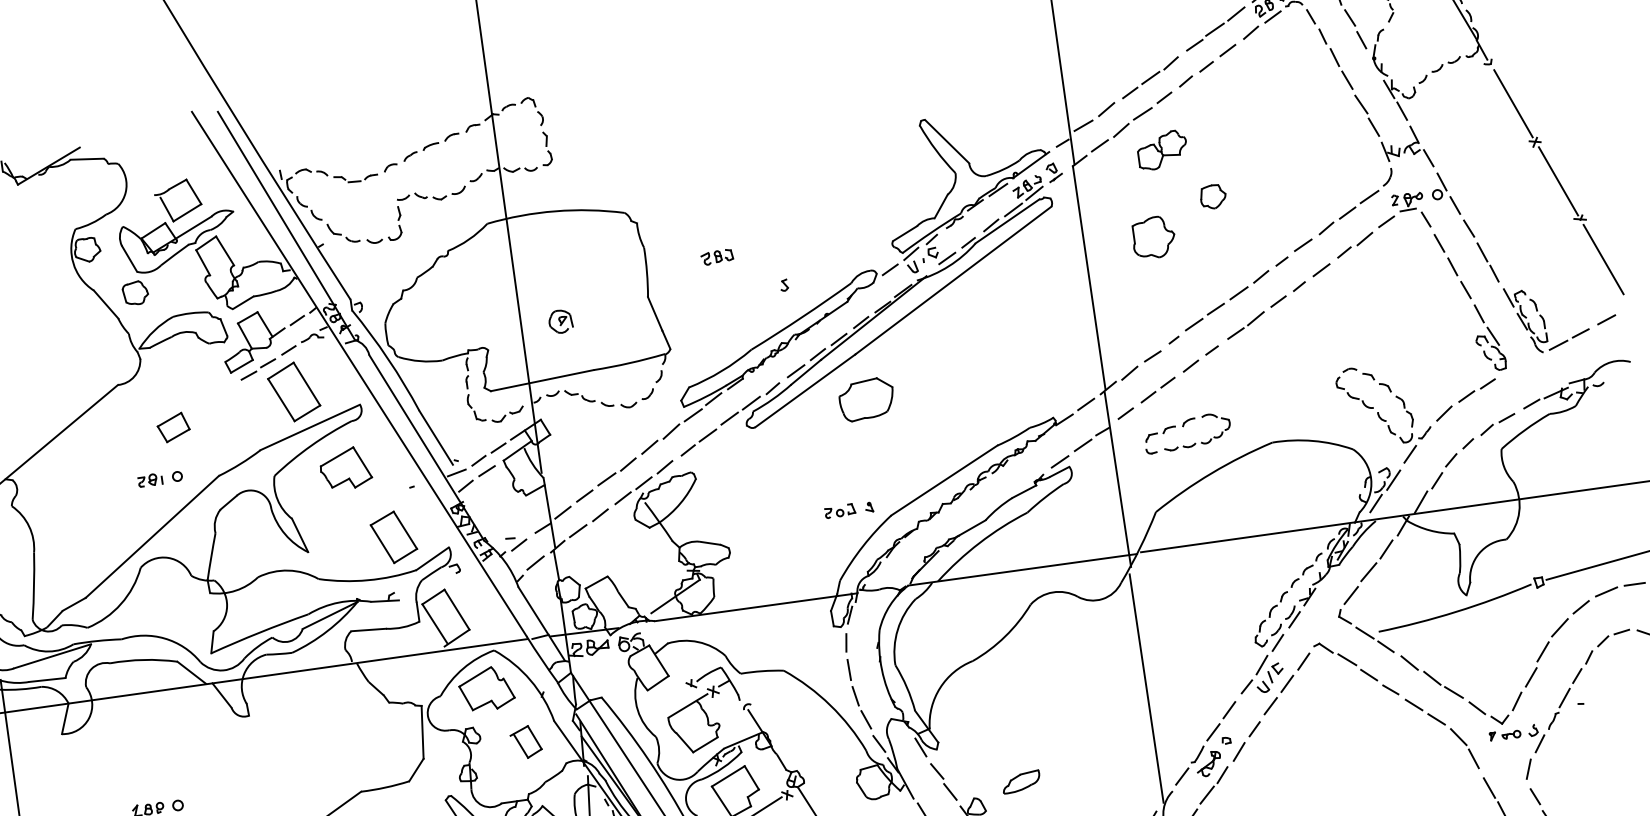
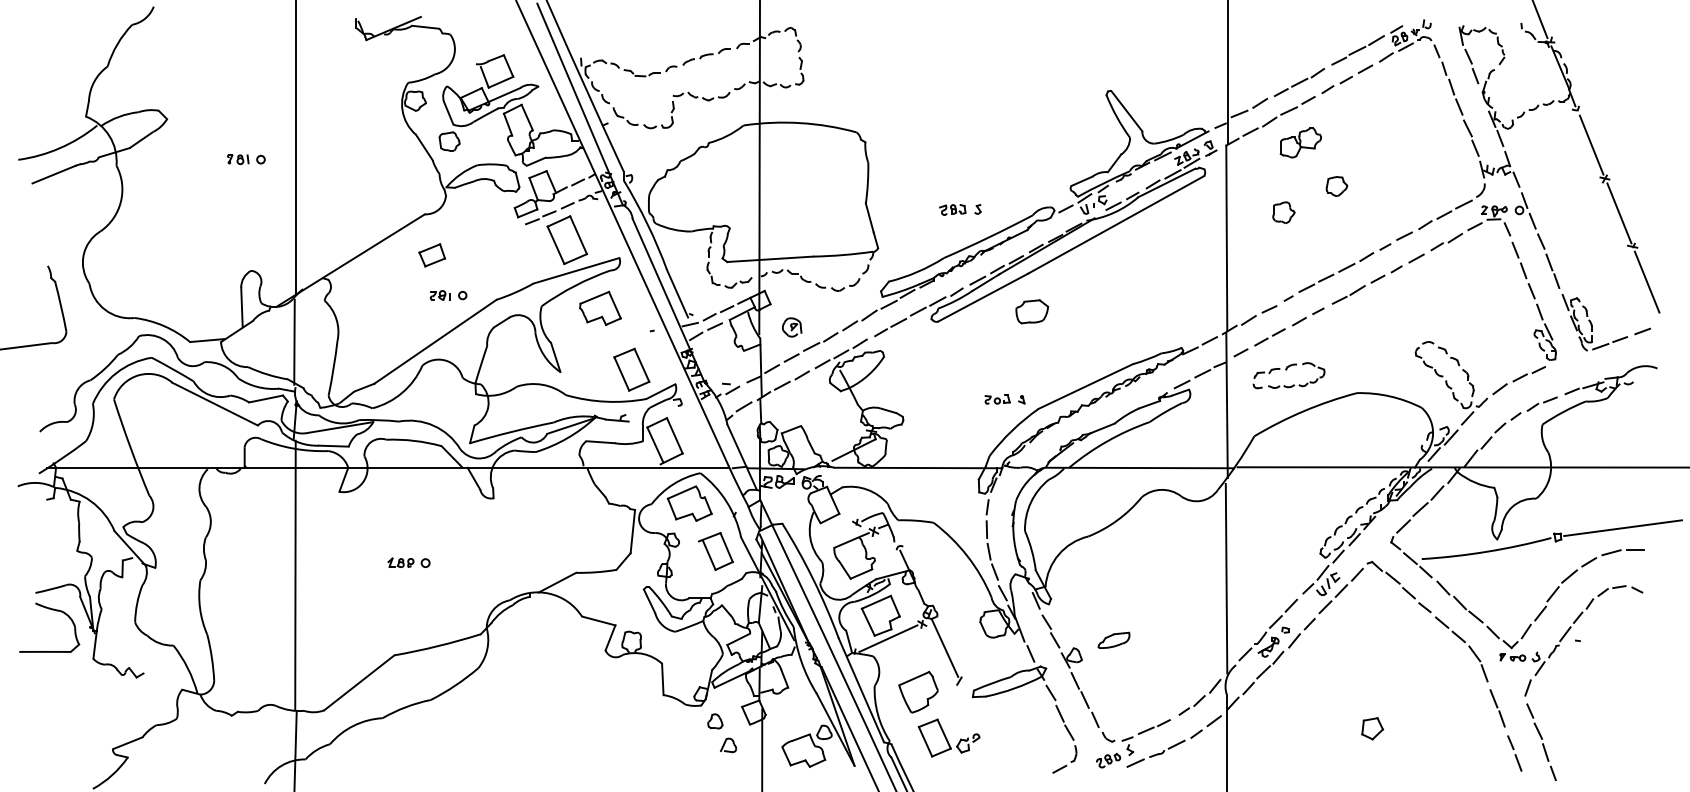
part: (1153, 237) -> (1283, 212), size x0.62
part: (716, 256) -> (952, 209), moved
part: (560, 321) -> (791, 327), moved
part: (867, 399) -> (1032, 311), size x0.71
part: (173, 427) -> (432, 255), moved
part: (525, 742) -> (715, 551), size x1.43

